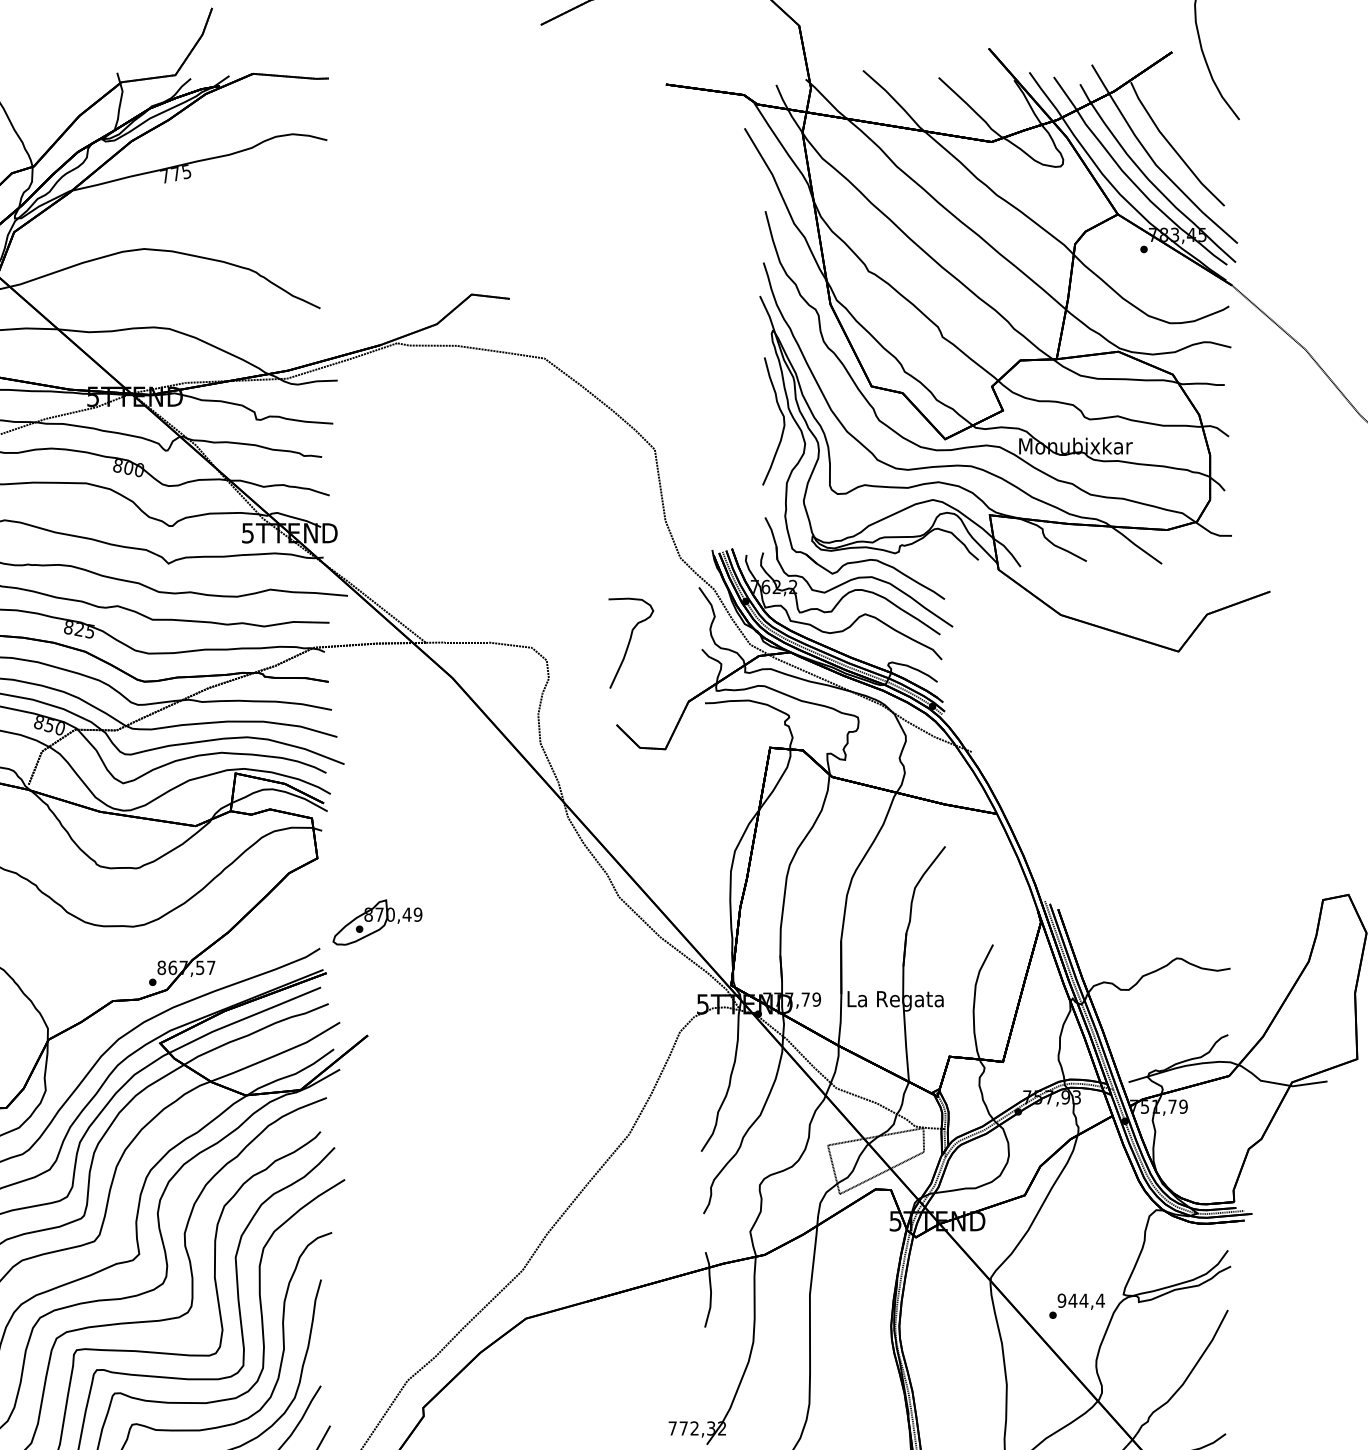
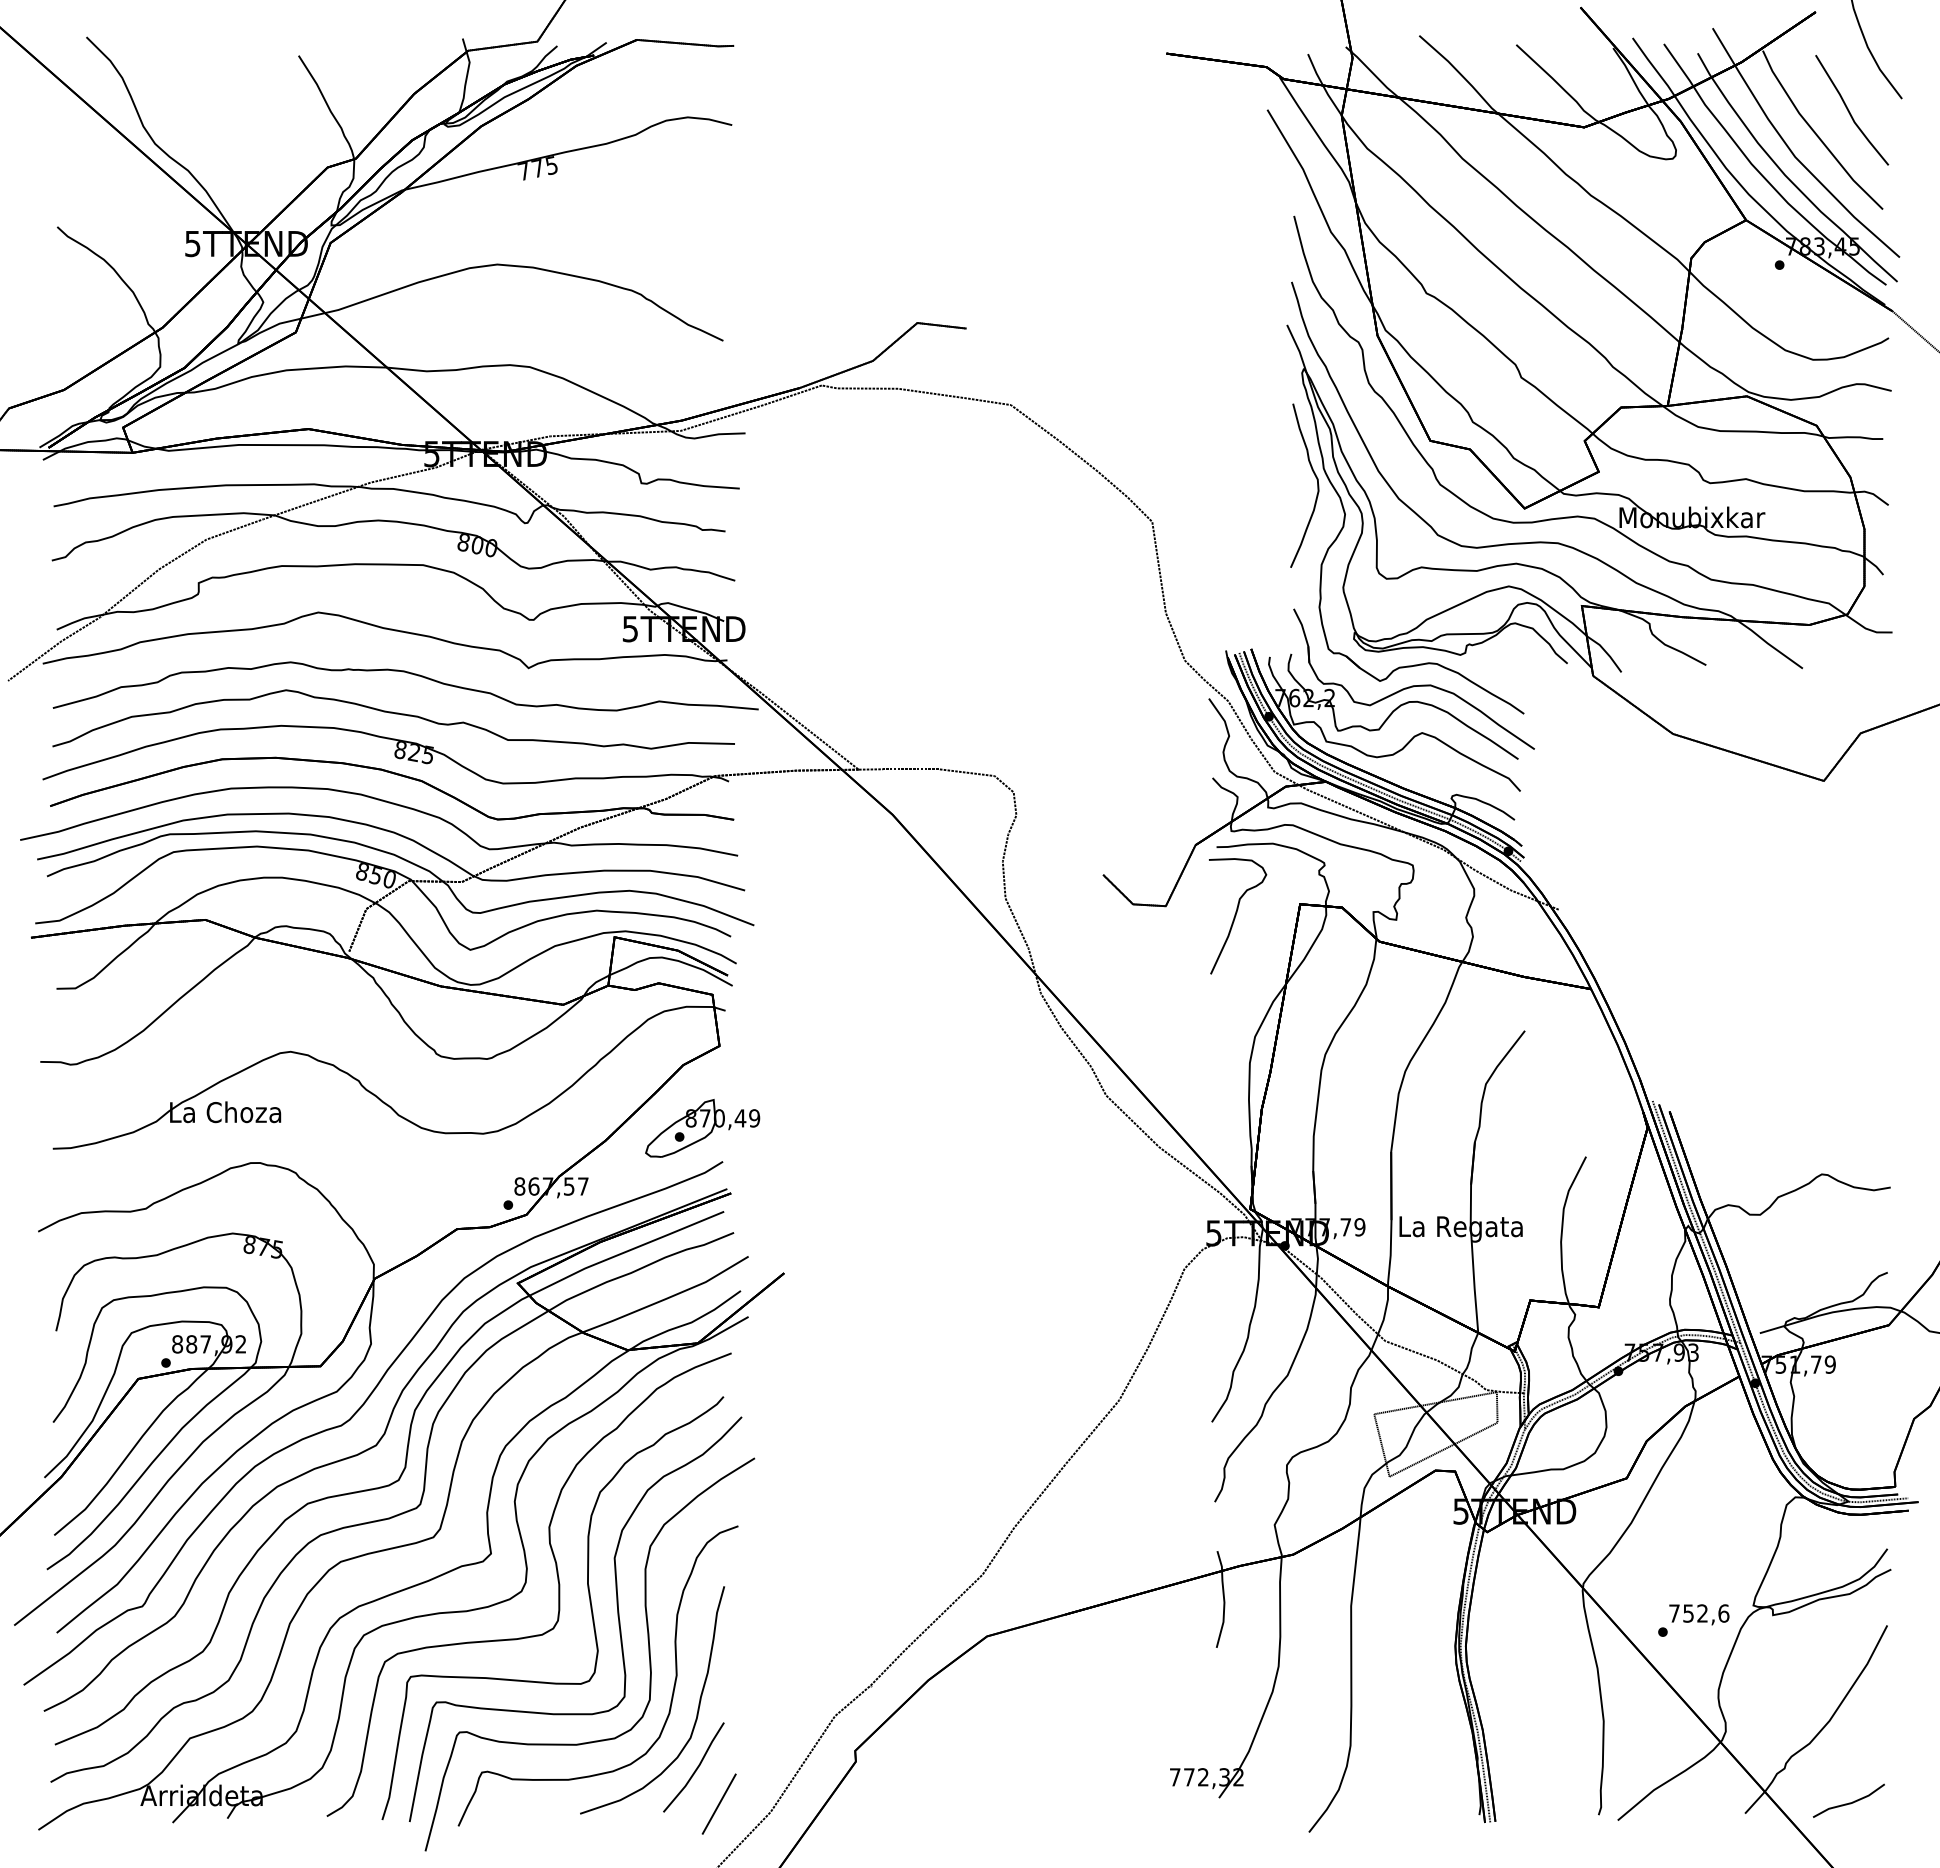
line: (1199, 130) -> (1850, 112), added
curve: (630, 642) -> (1236, 915), moved
part: (377, 922) -> (702, 1128), moved
text: (1080, 1300) -> (1698, 1613), 944,4 -> 752,6

